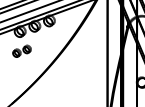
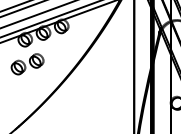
part: (21, 51) -> (27, 64), size x1.43

